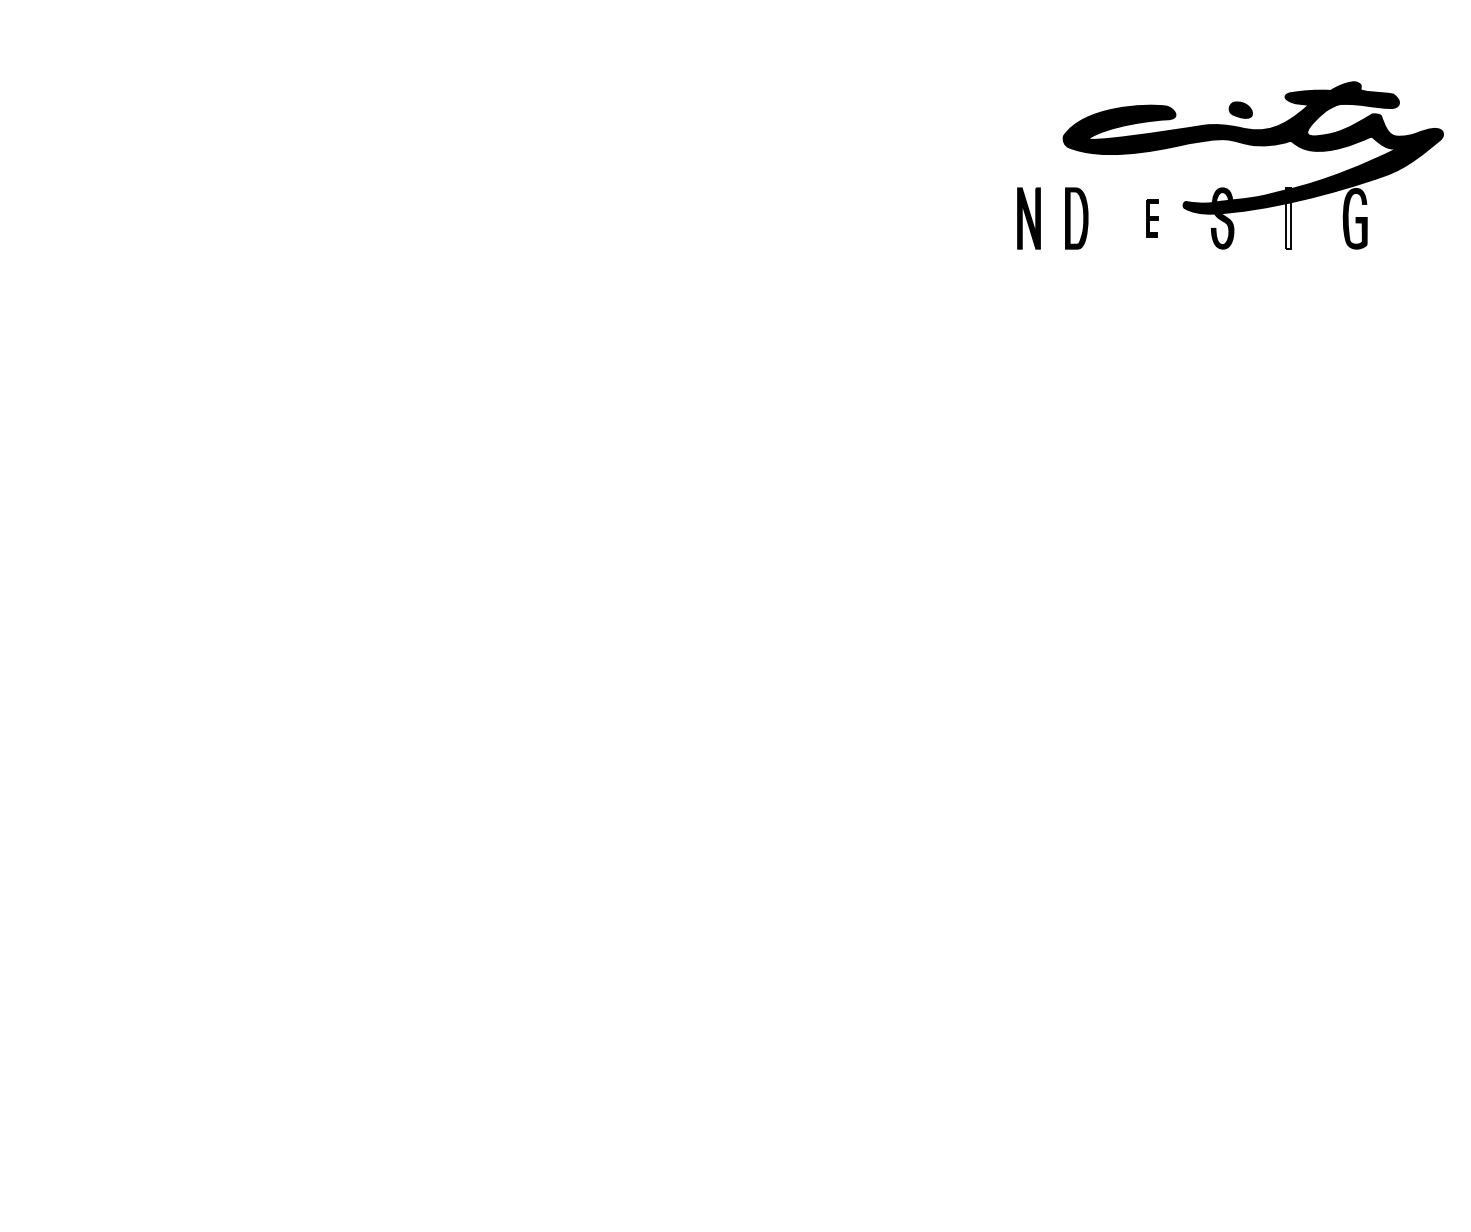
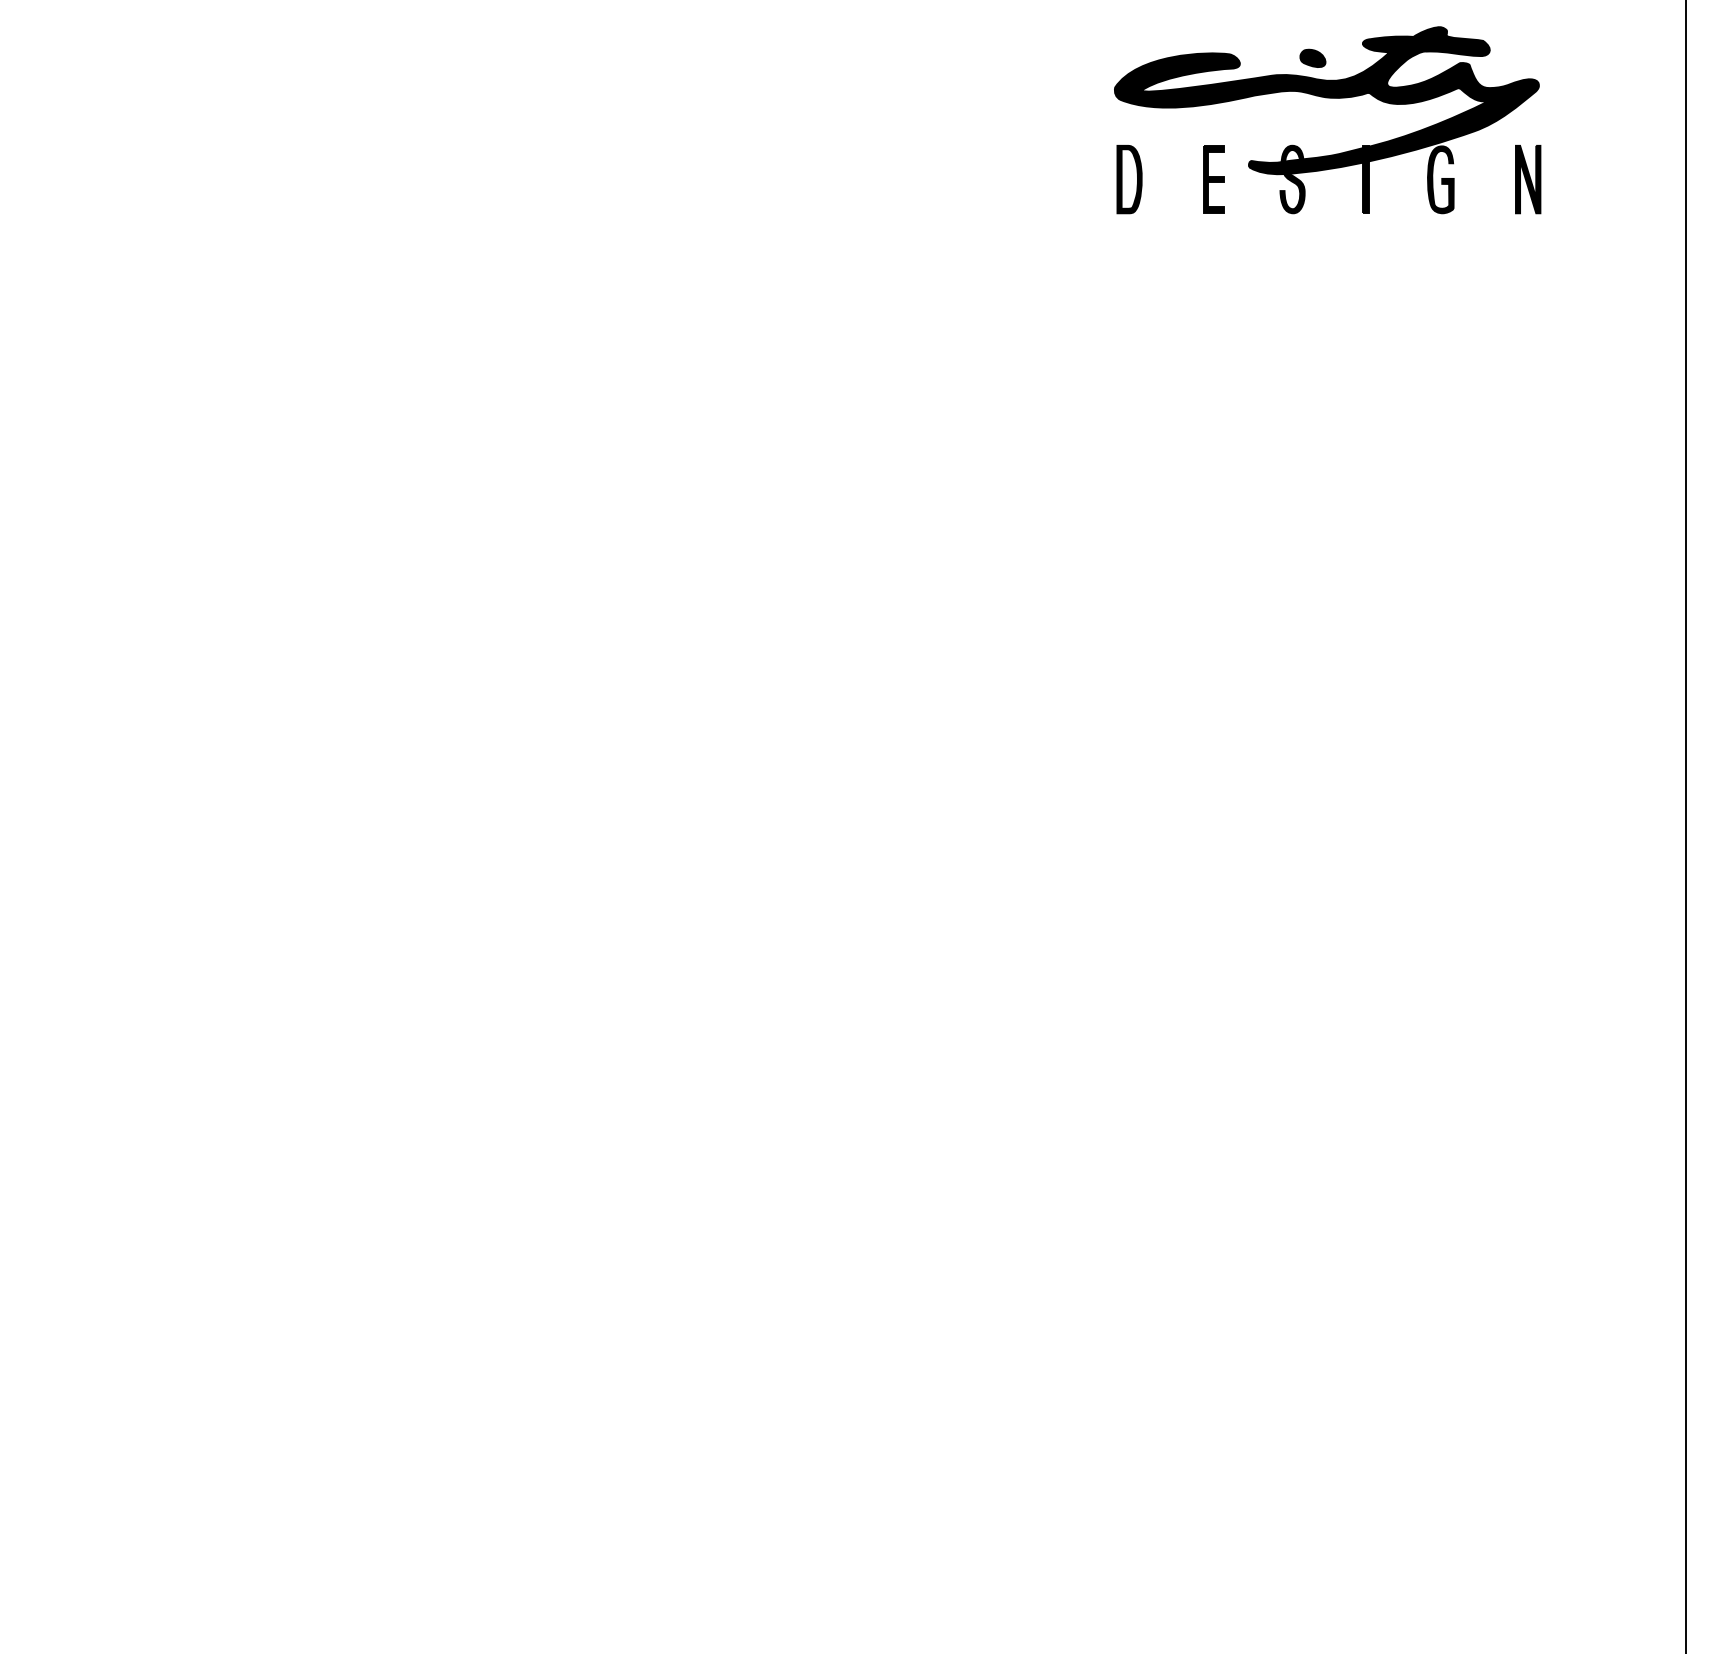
part: (1029, 218) -> (1528, 179), moved
part: (1151, 218) -> (1213, 179), size x1.67
fill: (1287, 218) -> (1365, 179), added

